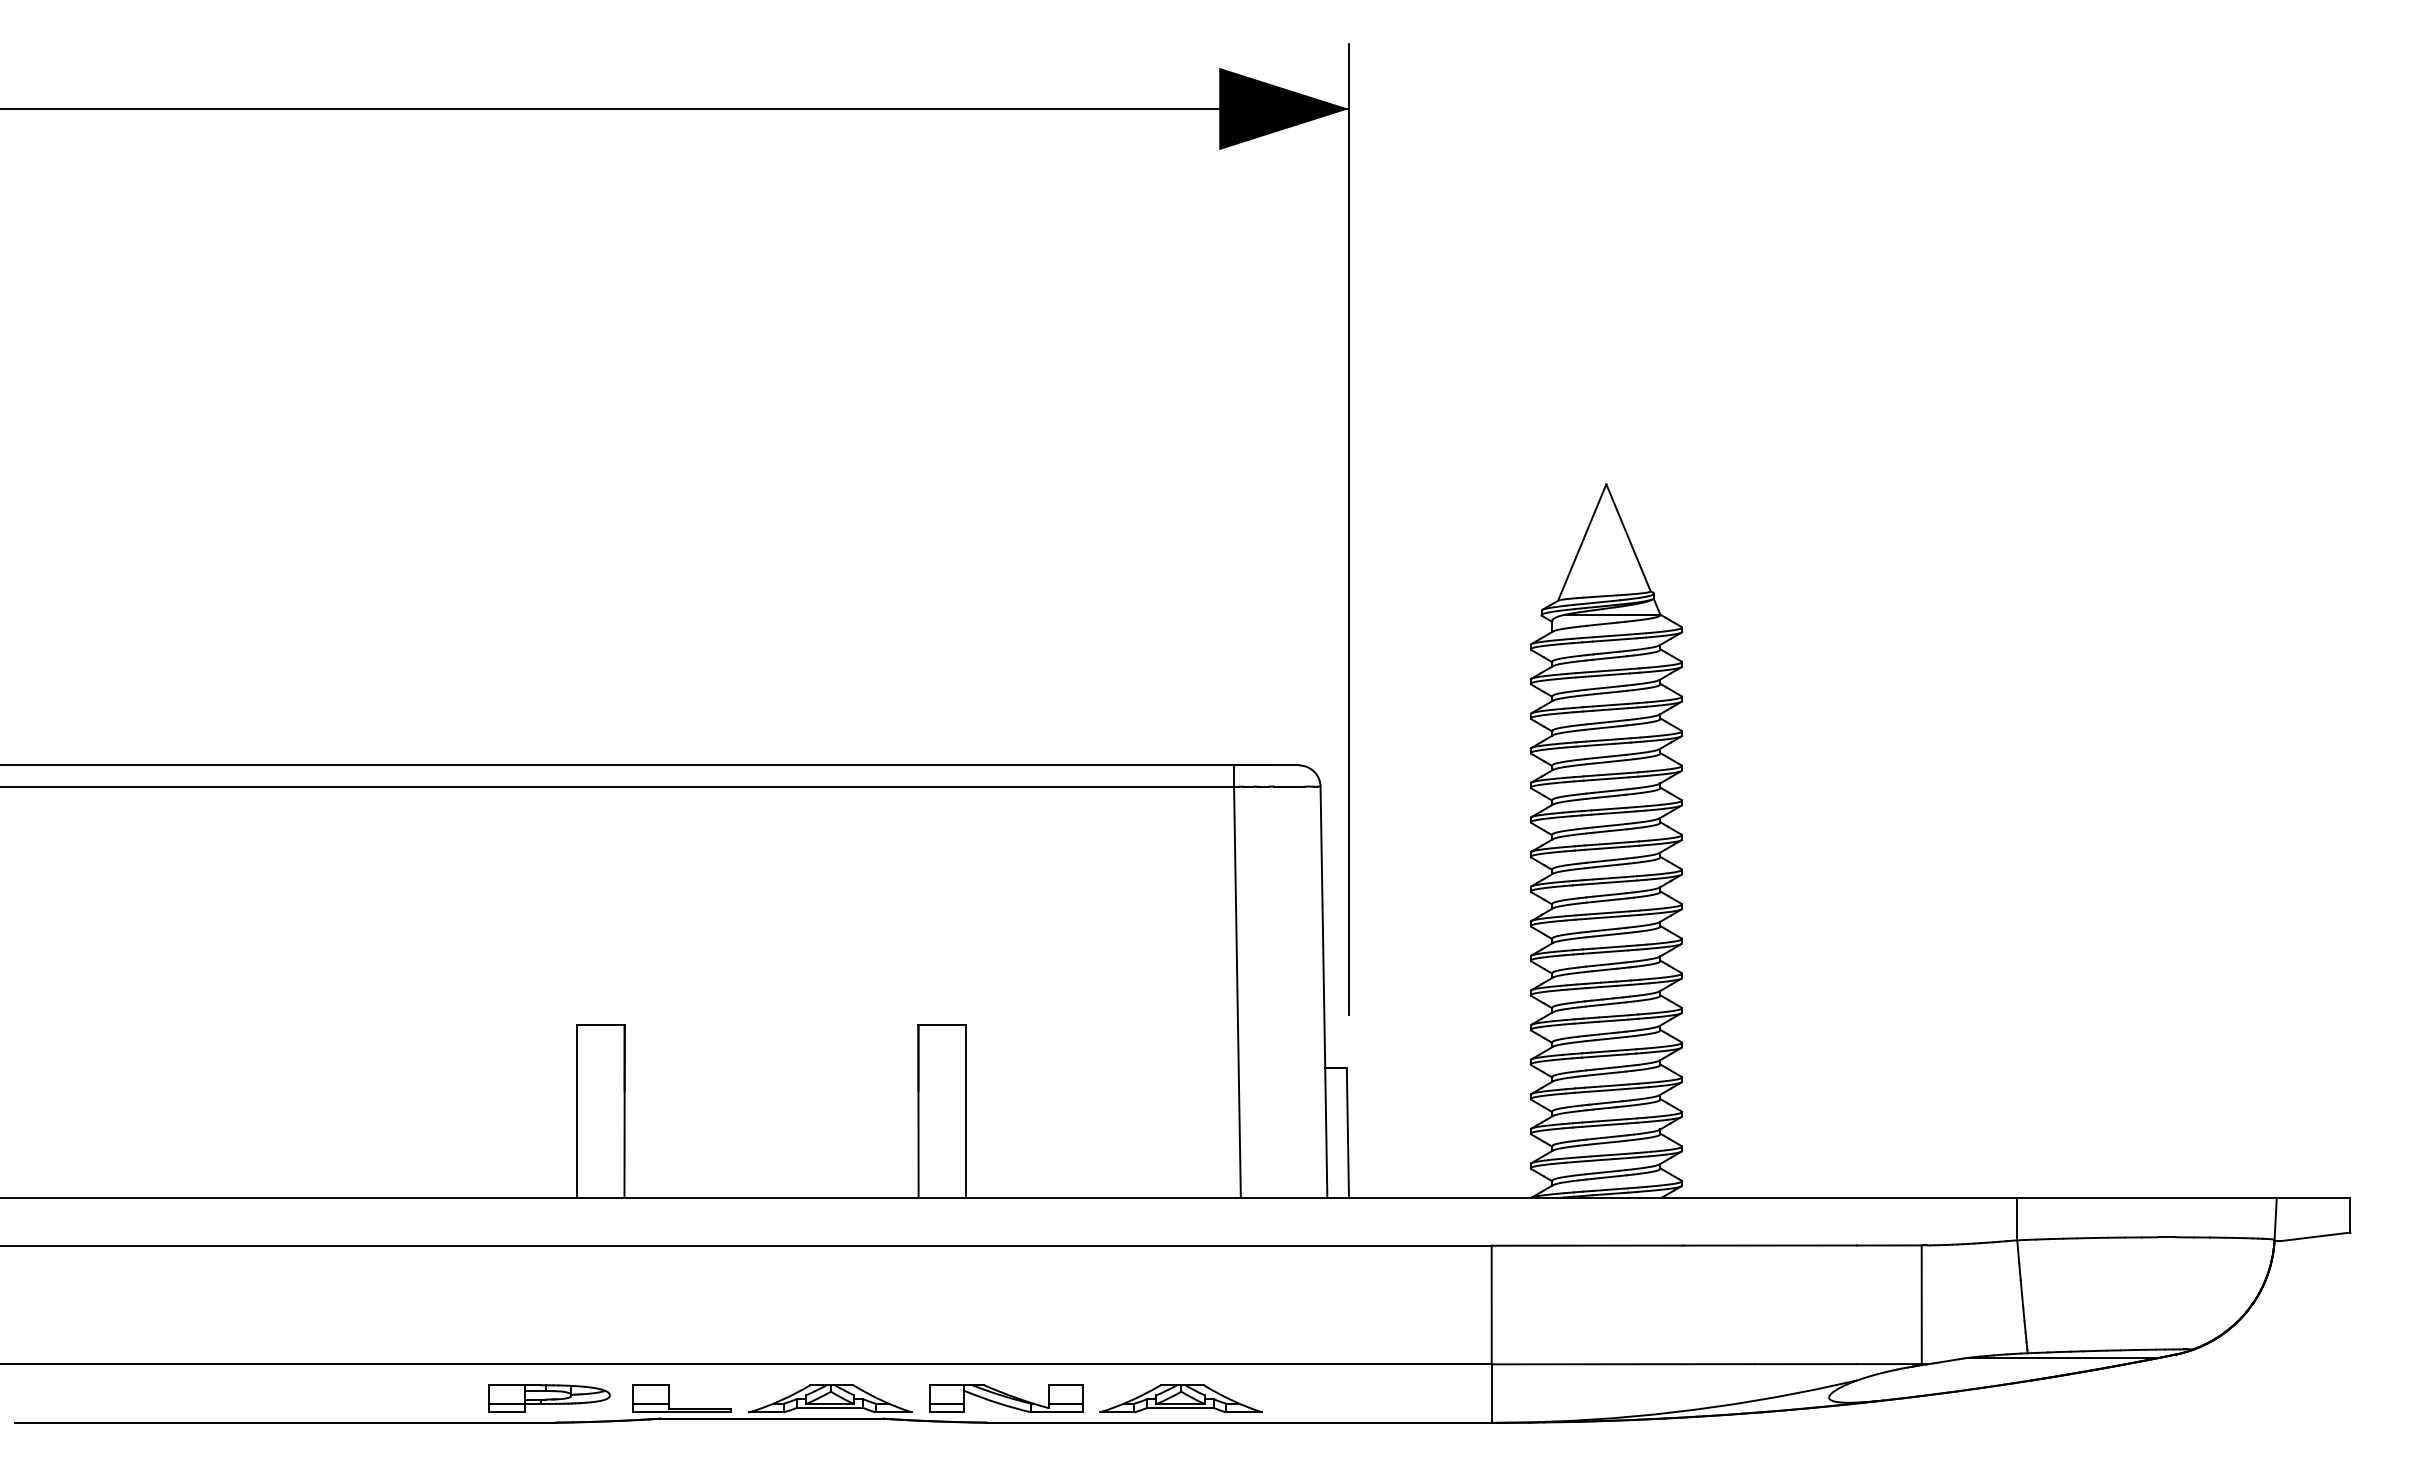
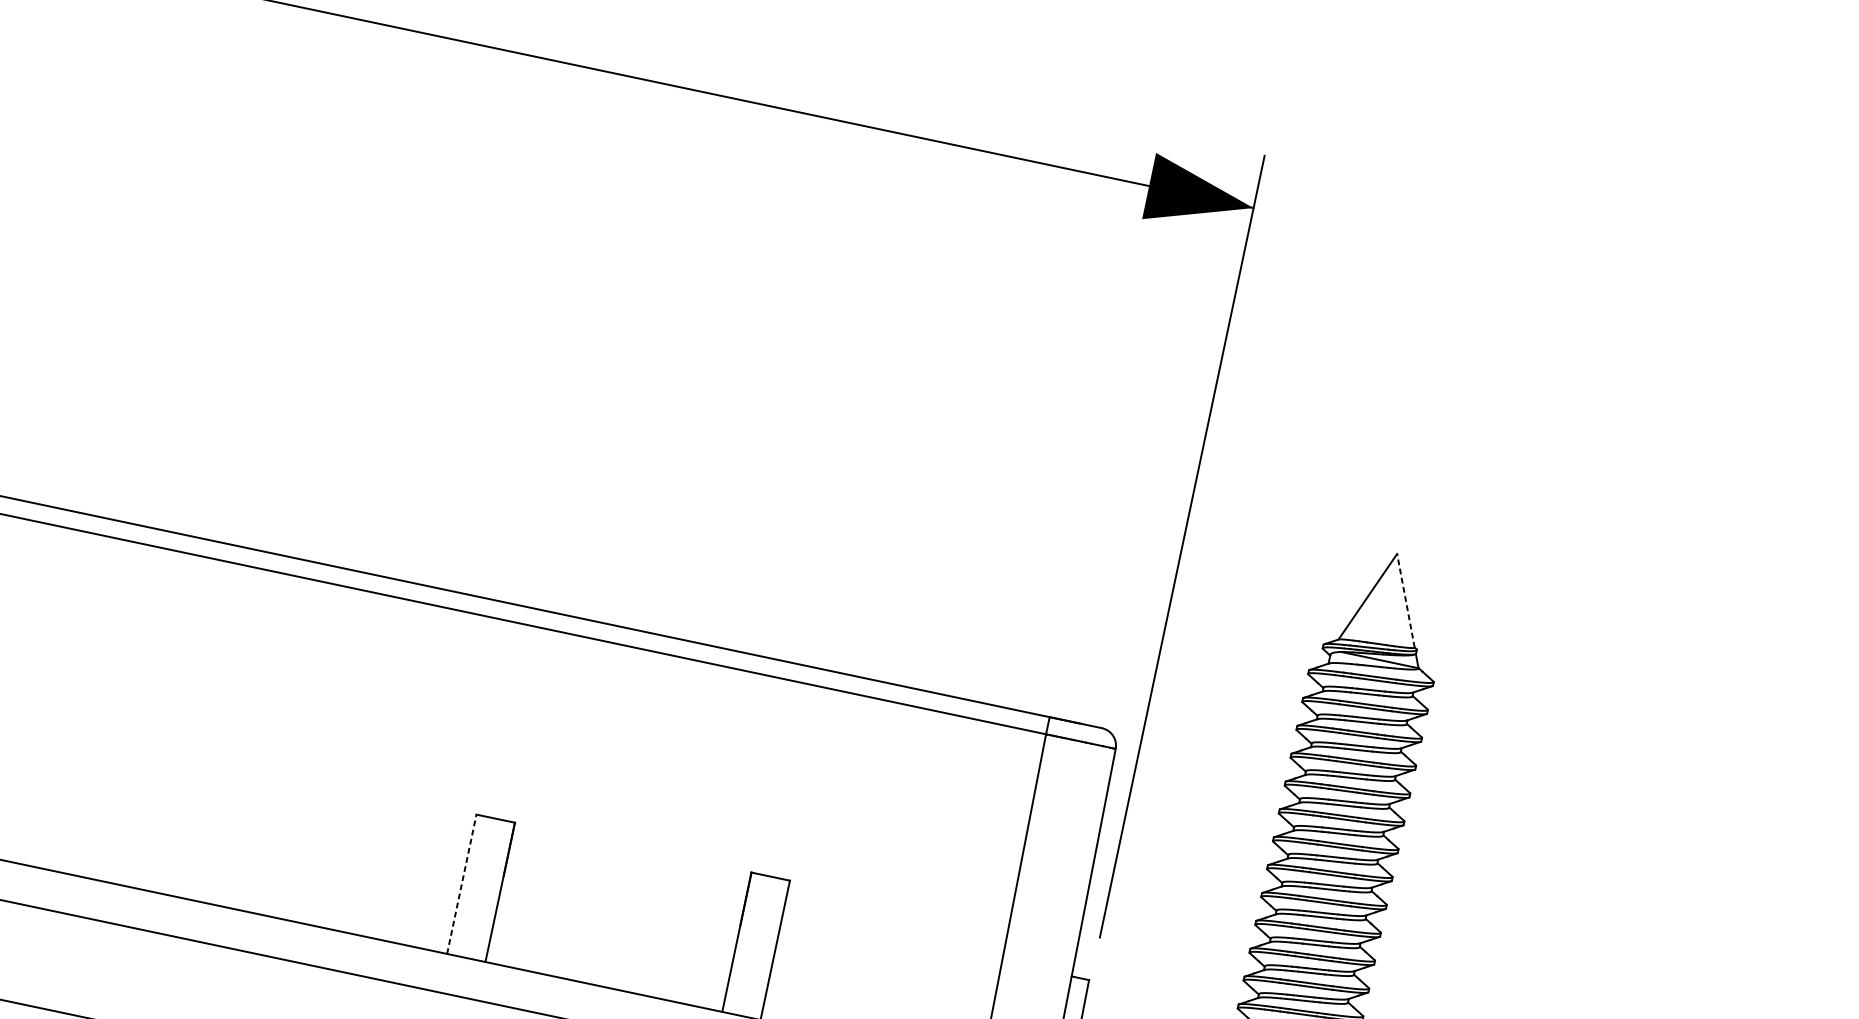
line: (1628, 537) -> (1405, 600), solid -> dashed
line: (576, 1111) -> (461, 884), solid -> dashed

